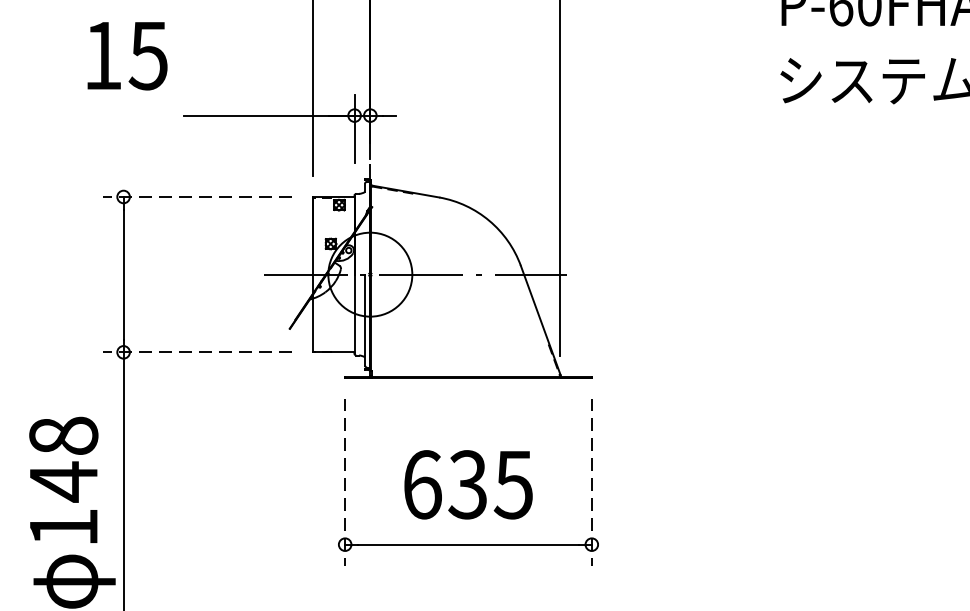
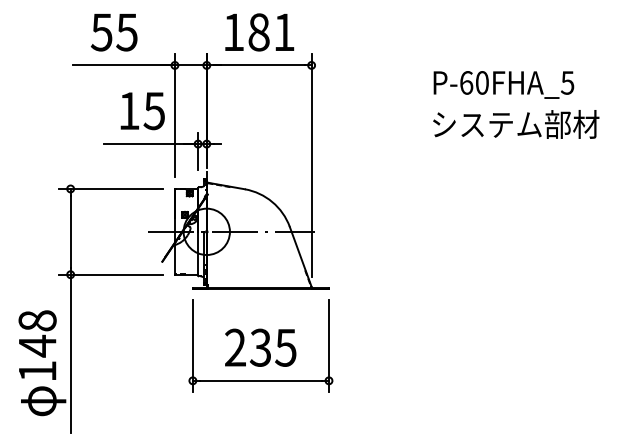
text: (126, 56) -> (142, 111), moved
line: (195, 196) -> (110, 188), dashed -> solid
line: (195, 351) -> (110, 274), dashed -> solid
line: (344, 482) -> (192, 346), dashed -> solid
line: (592, 482) -> (329, 346), dashed -> solid
text: (422, 484) -> (235, 347), 635 -> 235

